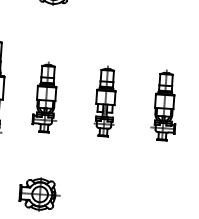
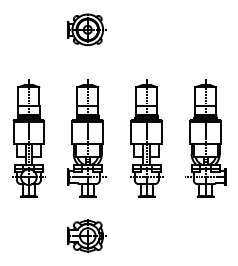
part: (45, 96) -> (86, 138), size x1.67
part: (105, 101) -> (146, 138), size x1.67
part: (164, 105) -> (205, 138), size x1.67

